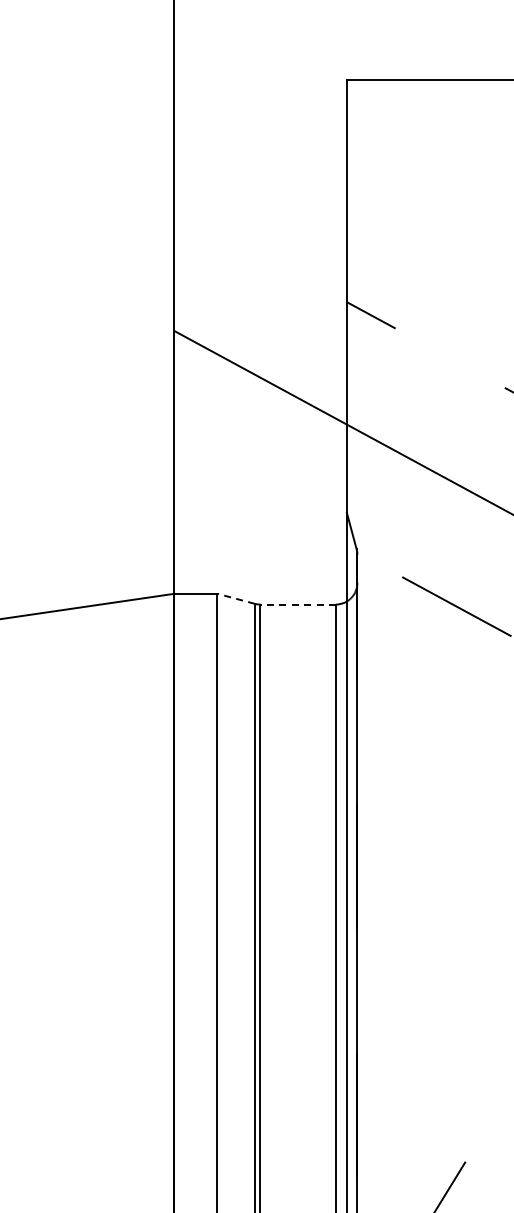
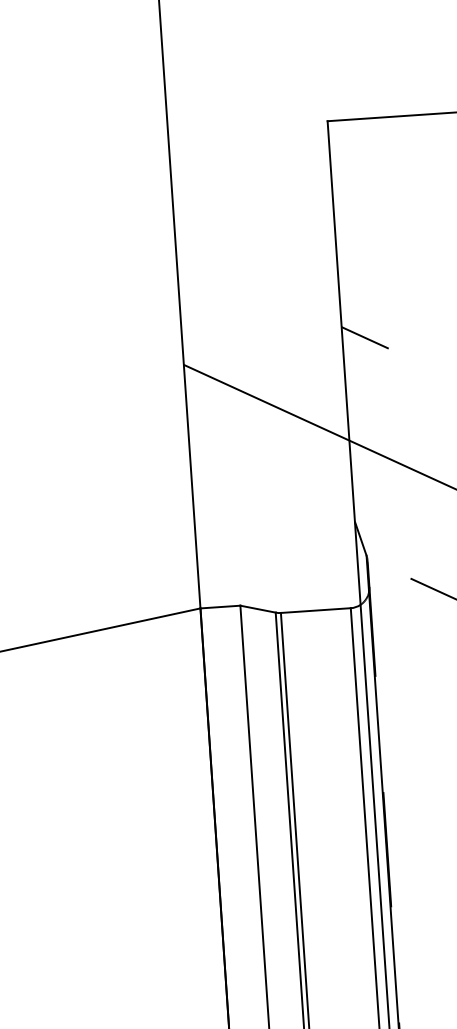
line: (235, 598) -> (257, 608), dashed -> solid
line: (298, 604) -> (316, 610), dashed -> solid

